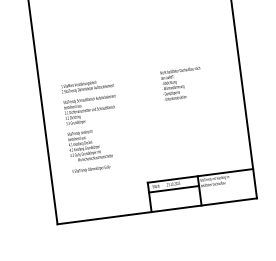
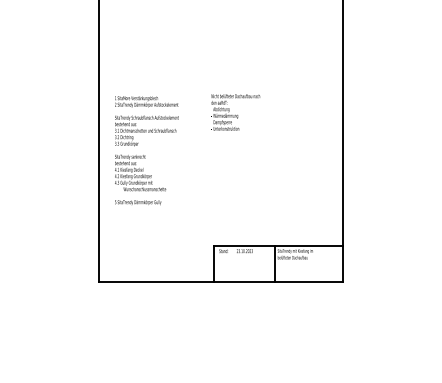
text: (181, 83) -> (235, 112), moved
text: (92, 125) -> (146, 150), moved
line: (173, 189) -> (244, 257), removed

